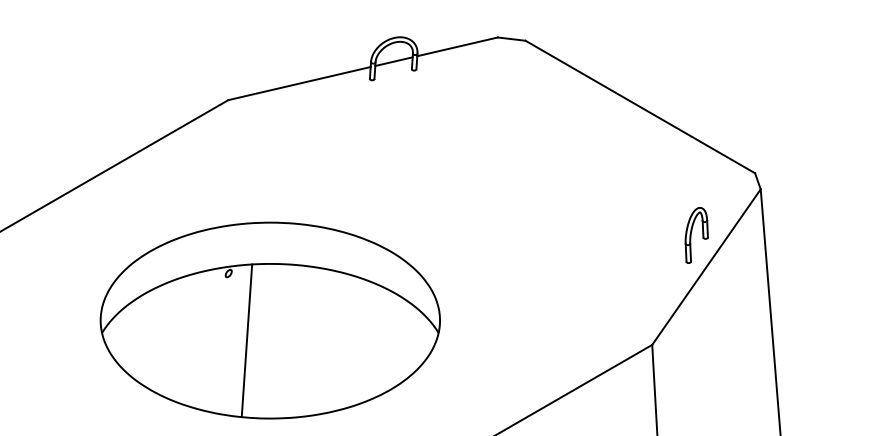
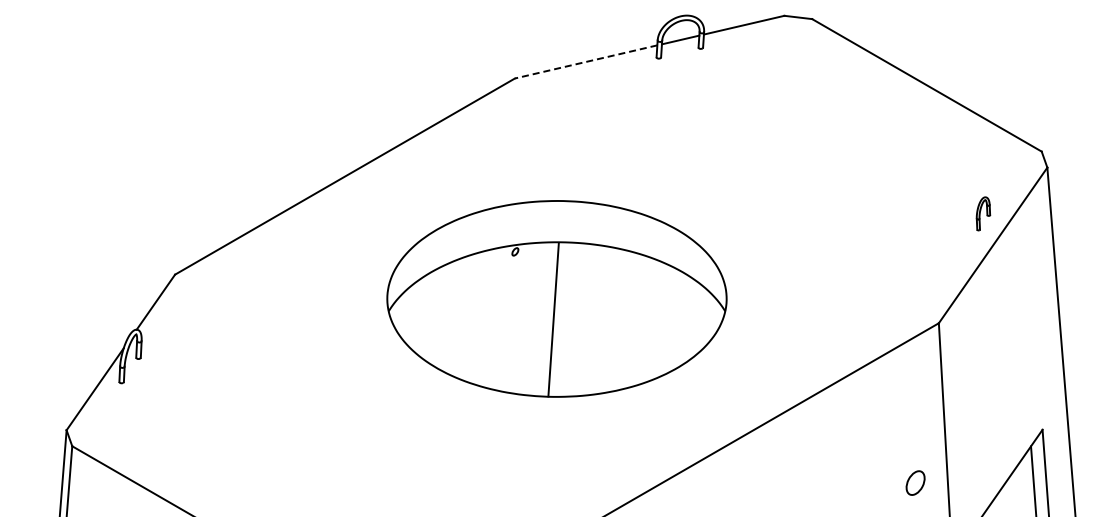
line: (298, 84) -> (585, 62), solid -> dashed
part: (696, 235) -> (983, 213), size x0.6
line: (246, 340) -> (553, 319), moved

